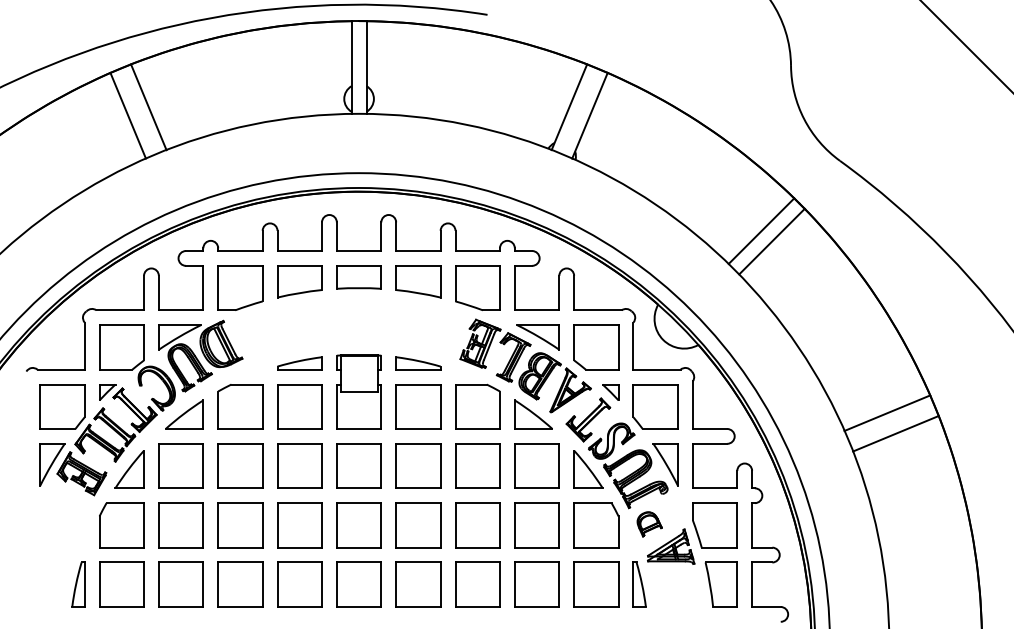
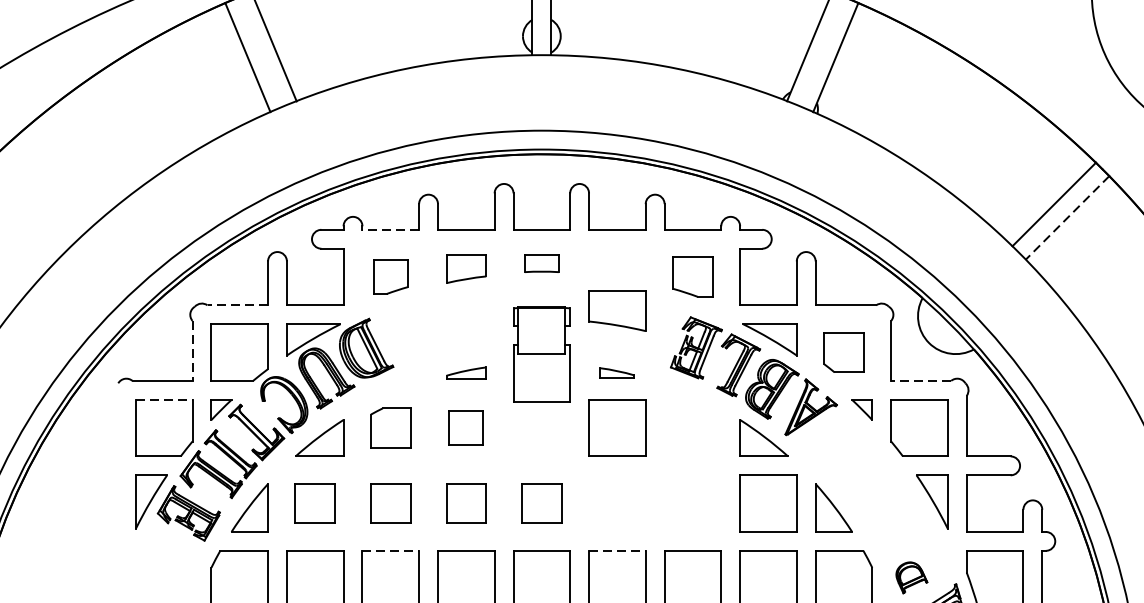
line: (771, 241) -> (1066, 217), solid -> dashed
line: (239, 251) -> (389, 230), solid -> dashed
part: (358, 277) -> (541, 263), size x0.6
part: (299, 281) -> (465, 268), size x0.7
part: (418, 281) -> (617, 310), moved
part: (240, 287) -> (390, 276), size x0.6
part: (477, 287) -> (692, 276), size x0.7
line: (120, 310) -> (238, 305), solid -> dashed
line: (84, 346) -> (192, 351), solid -> dashed
part: (596, 347) -> (844, 352), size x0.7
part: (299, 363) -> (465, 373), size x0.7
part: (418, 363) -> (617, 373), size x0.6
line: (657, 369) -> (921, 380), solid -> dashed
line: (62, 384) -> (164, 399), solid -> dashed
part: (358, 391) -> (541, 353), moved
part: (240, 406) -> (390, 427), size x0.7
part: (299, 406) -> (465, 427), size x0.6
part: (477, 406) -> (692, 427), removed
part: (616, 453) -> (869, 487), removed
part: (180, 465) -> (314, 502), size x0.7
part: (240, 465) -> (390, 502), size x0.7
part: (299, 465) -> (465, 502), size x0.7
part: (358, 465) -> (541, 502), size x0.7
part: (418, 465) -> (617, 502), removed
part: (477, 465) -> (692, 502), removed
line: (240, 503) -> (390, 551), solid -> dashed
line: (418, 503) -> (617, 551), solid -> dashed

